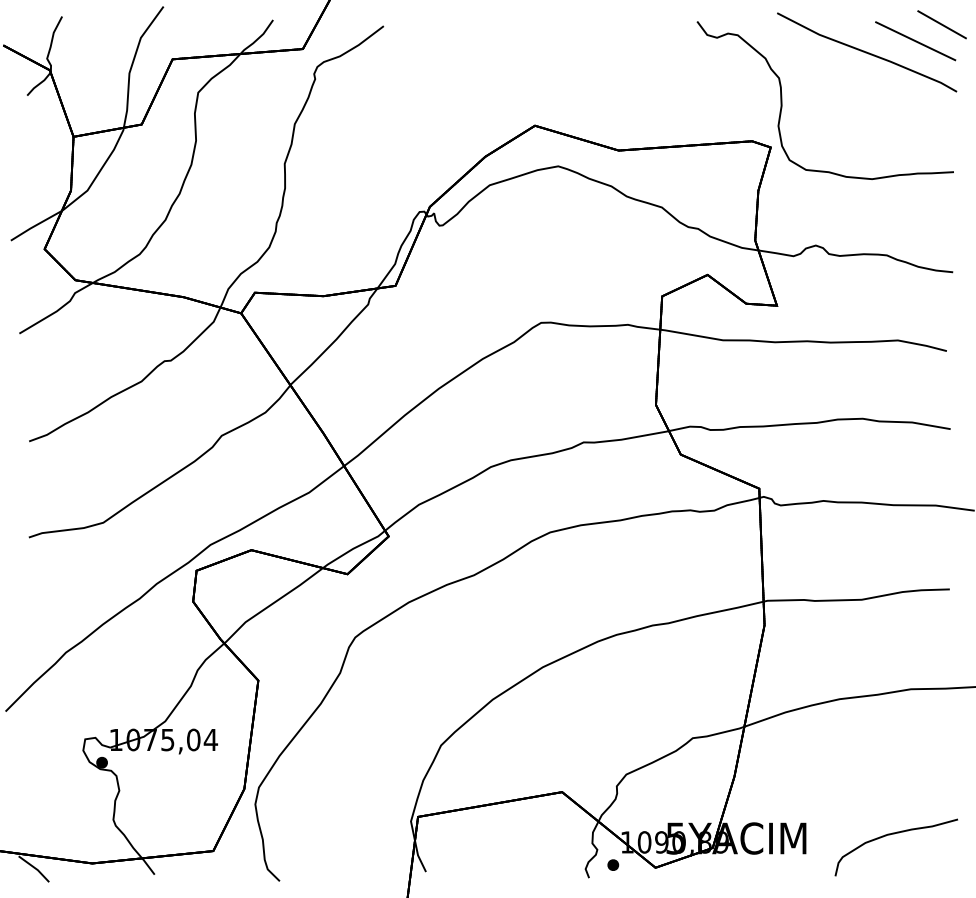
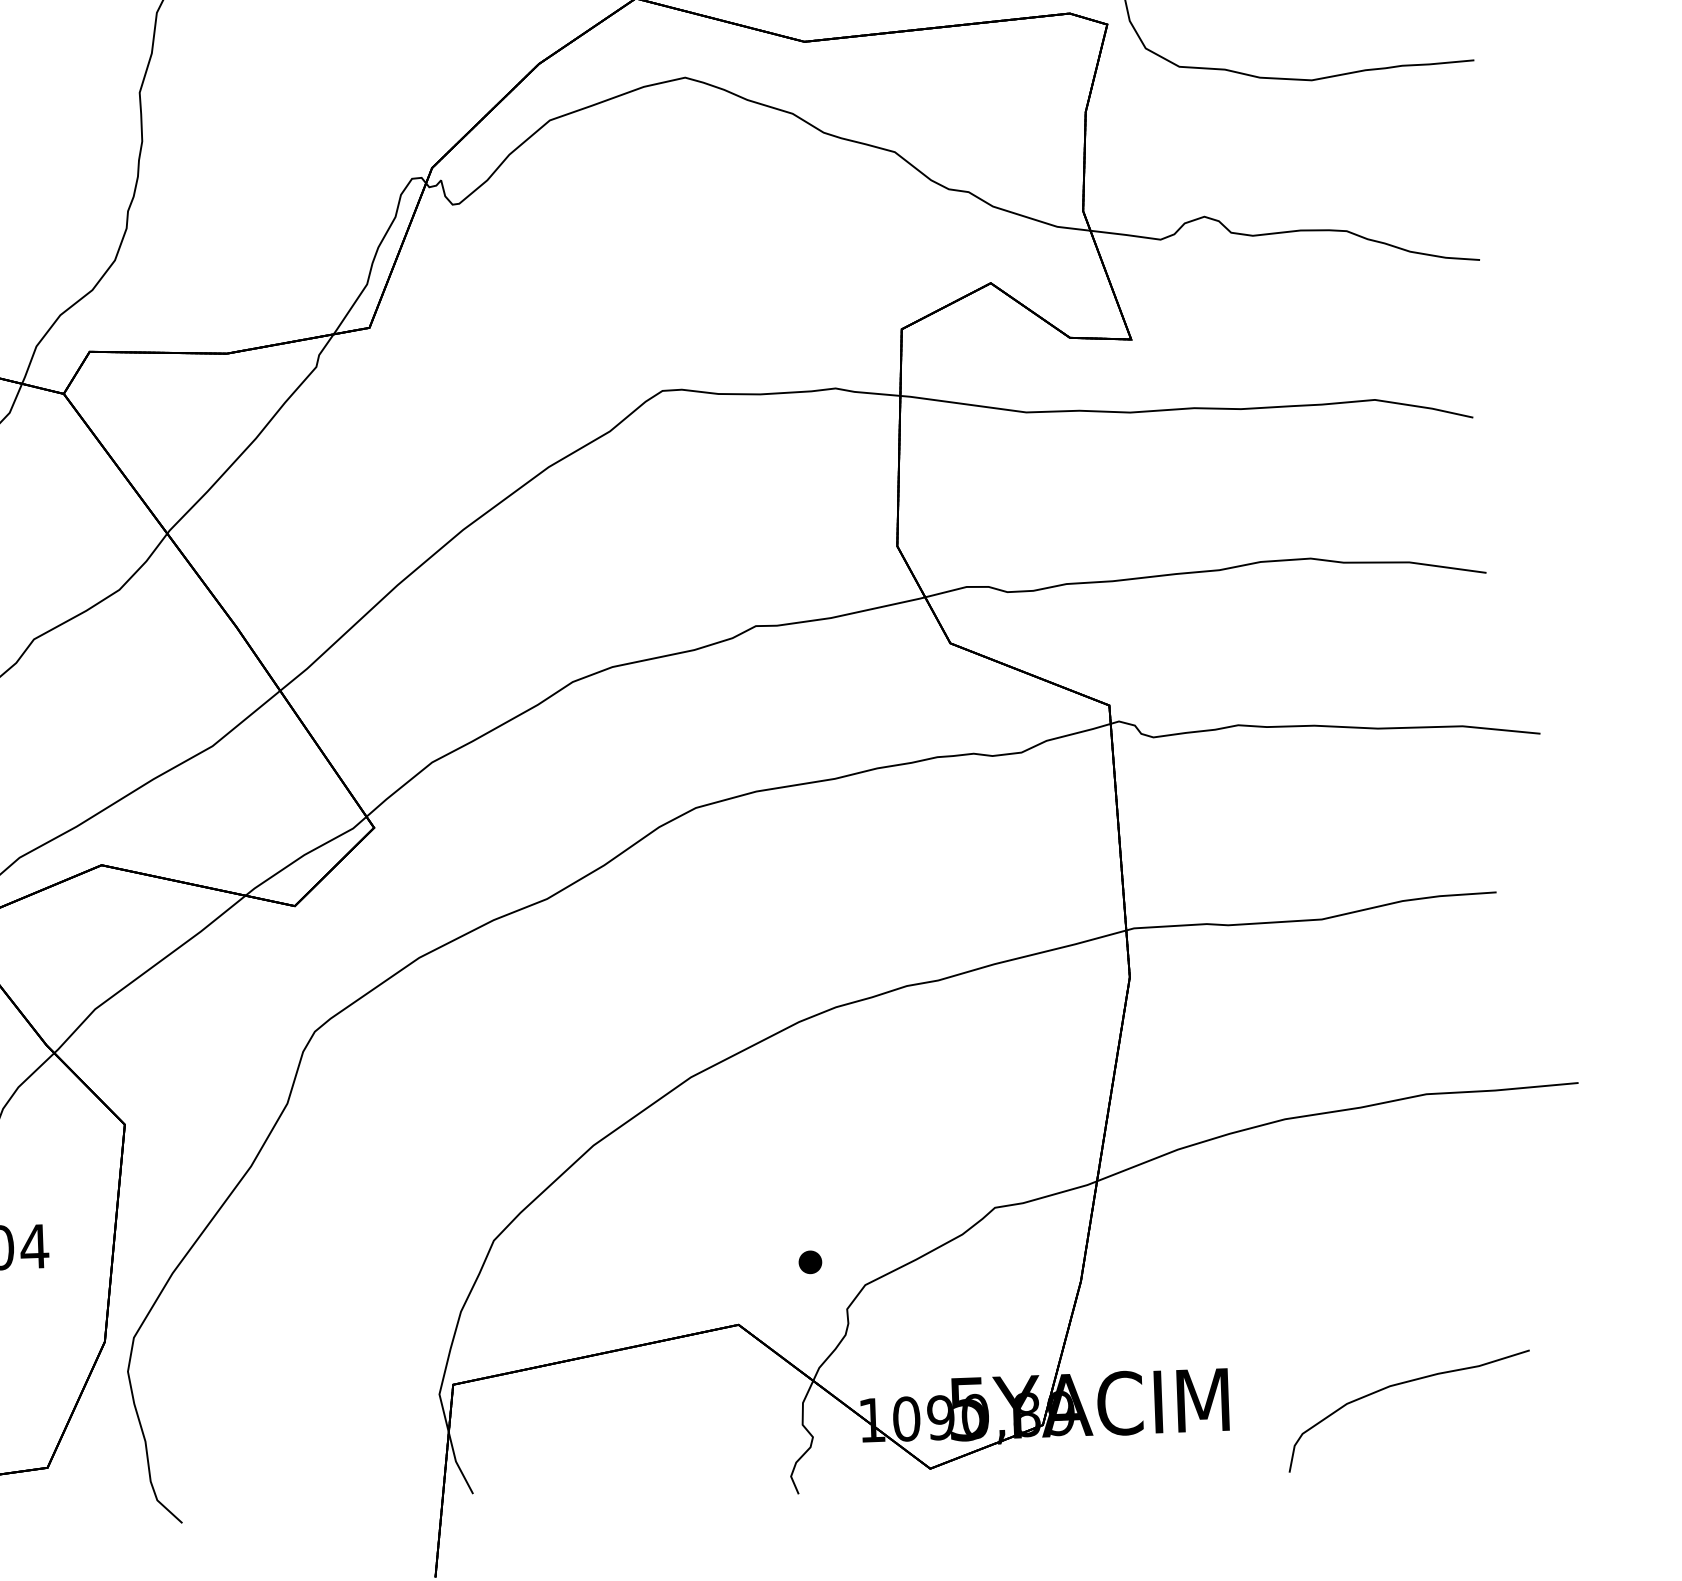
part: (613, 864) -> (810, 1261), moved

